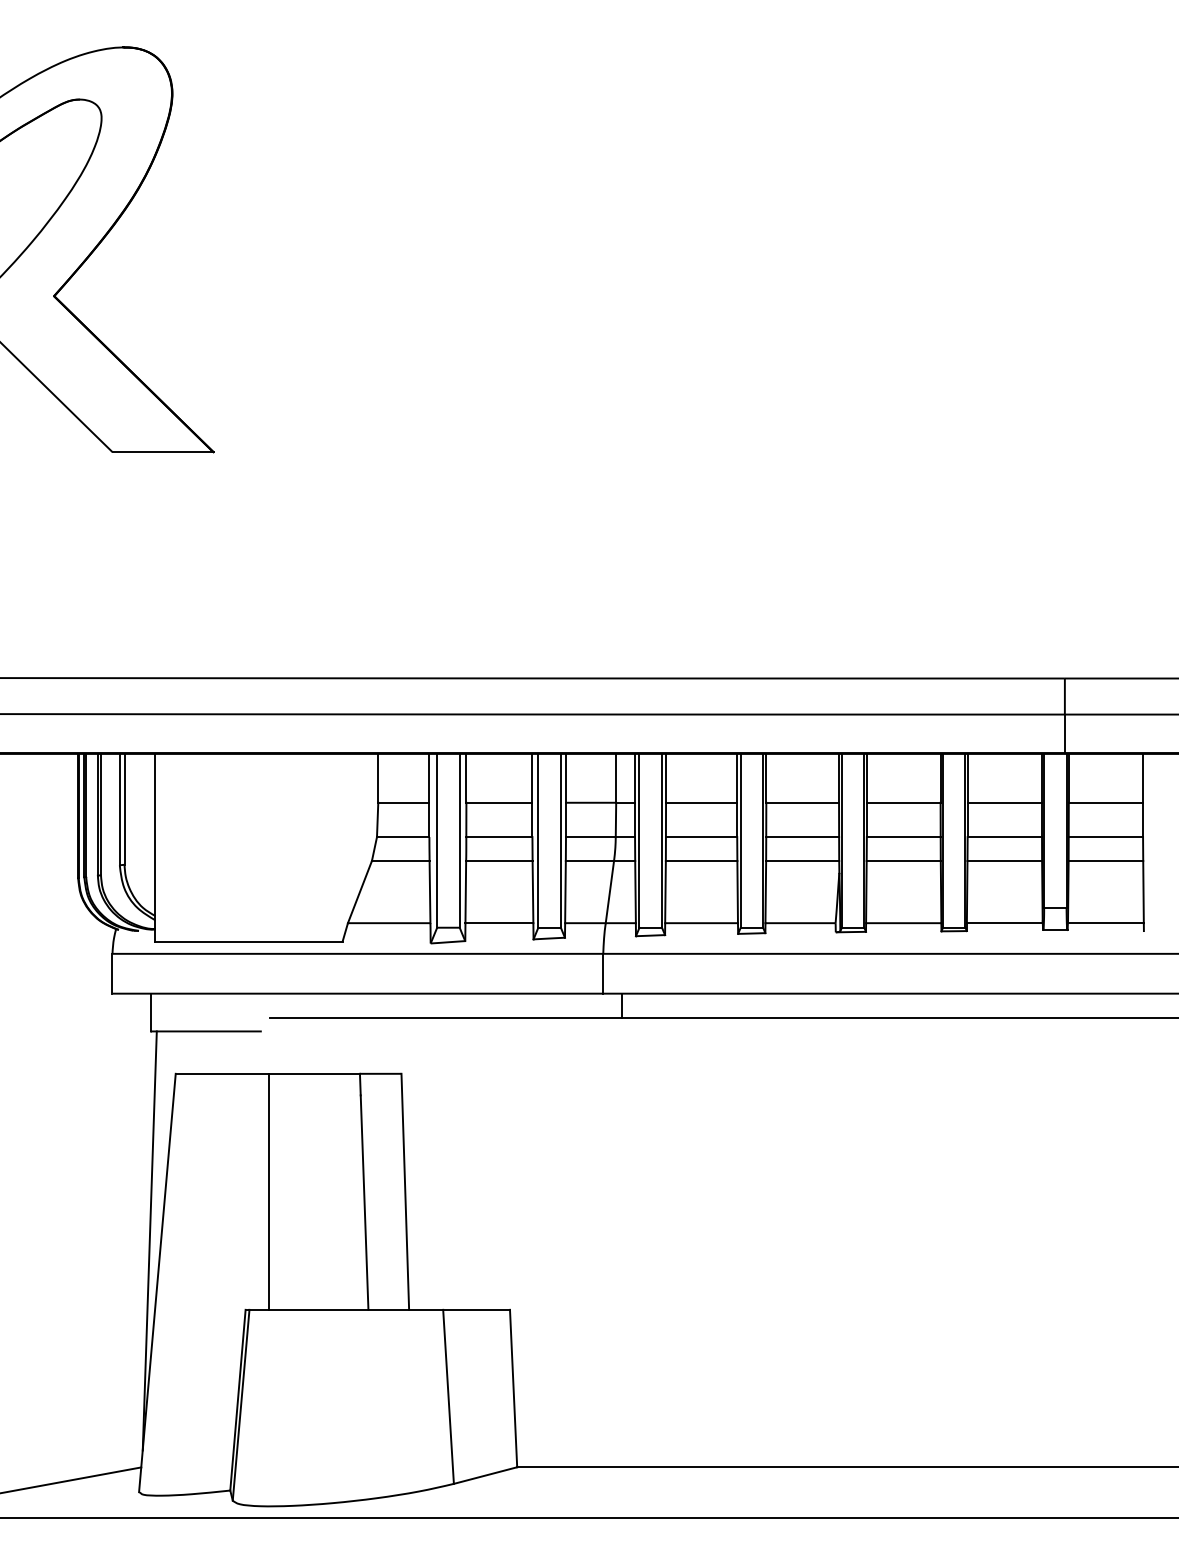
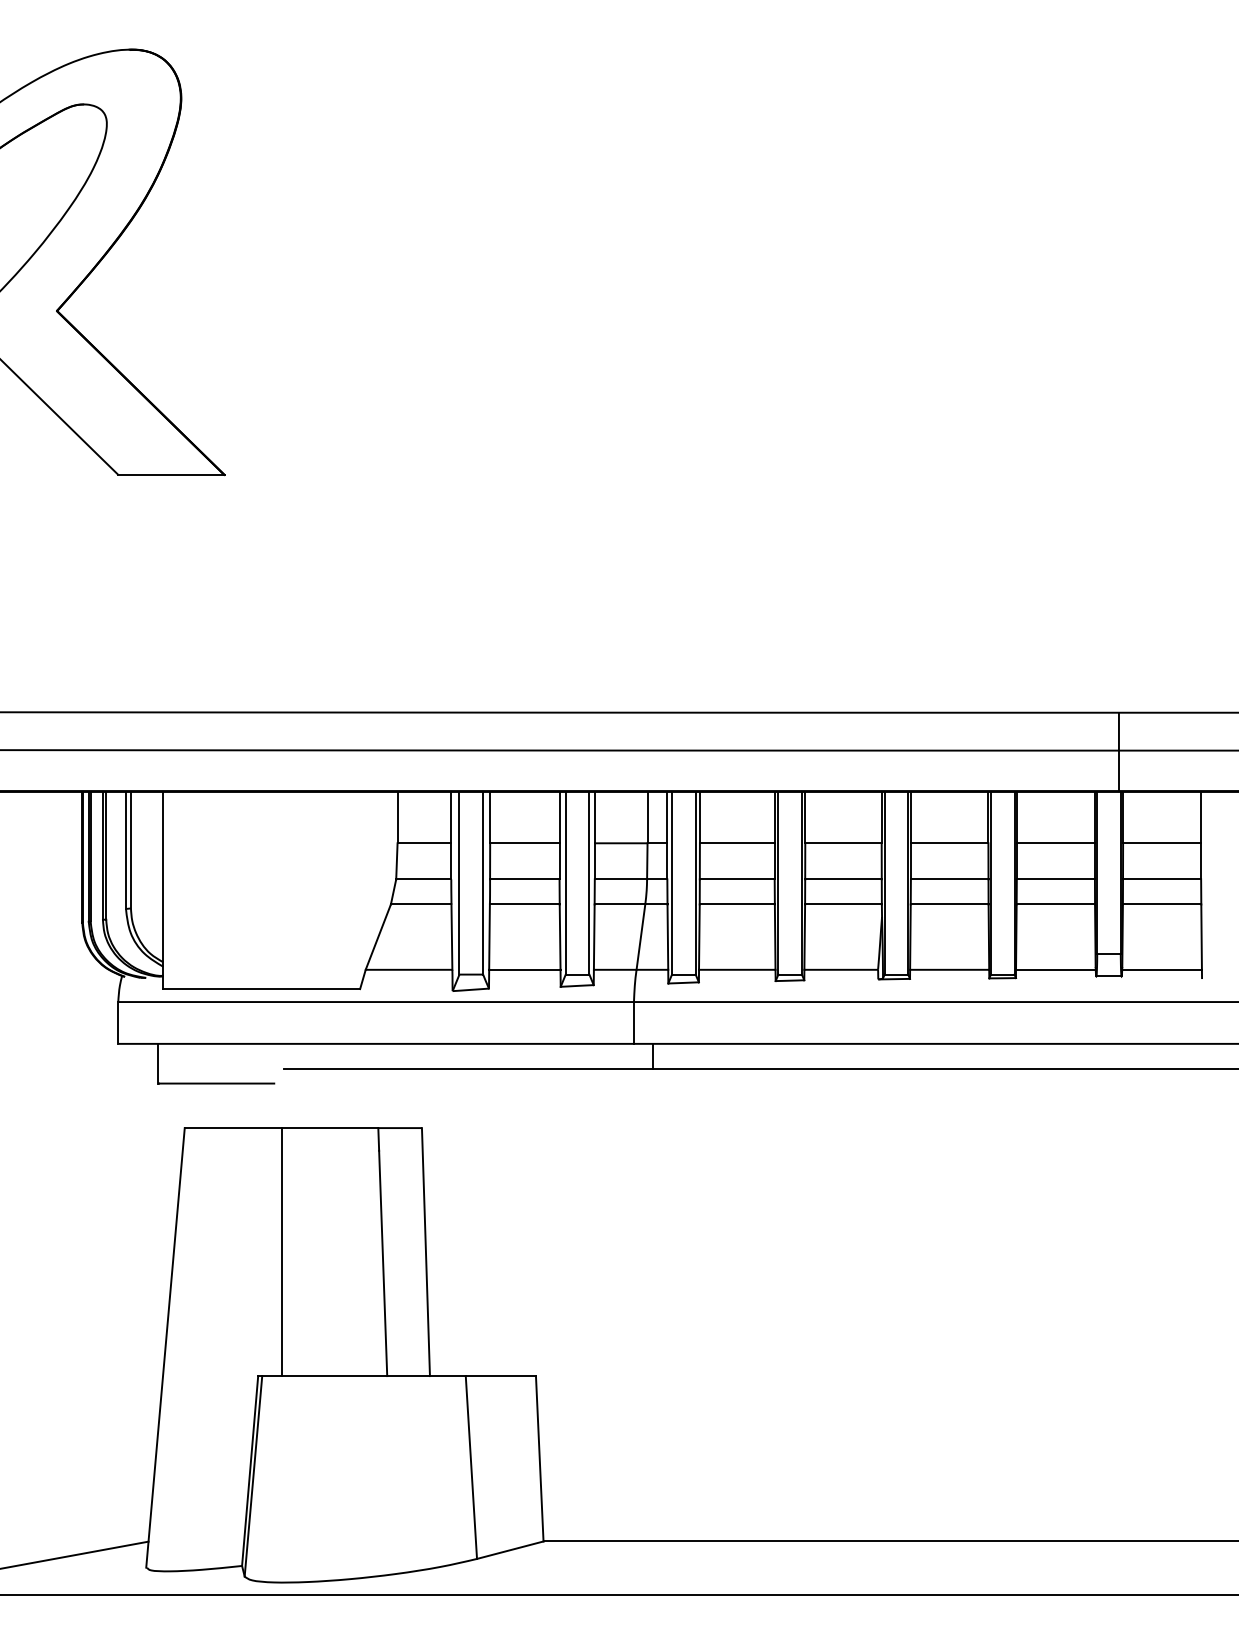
line: (149, 1240) -> (157, 1303), removed

